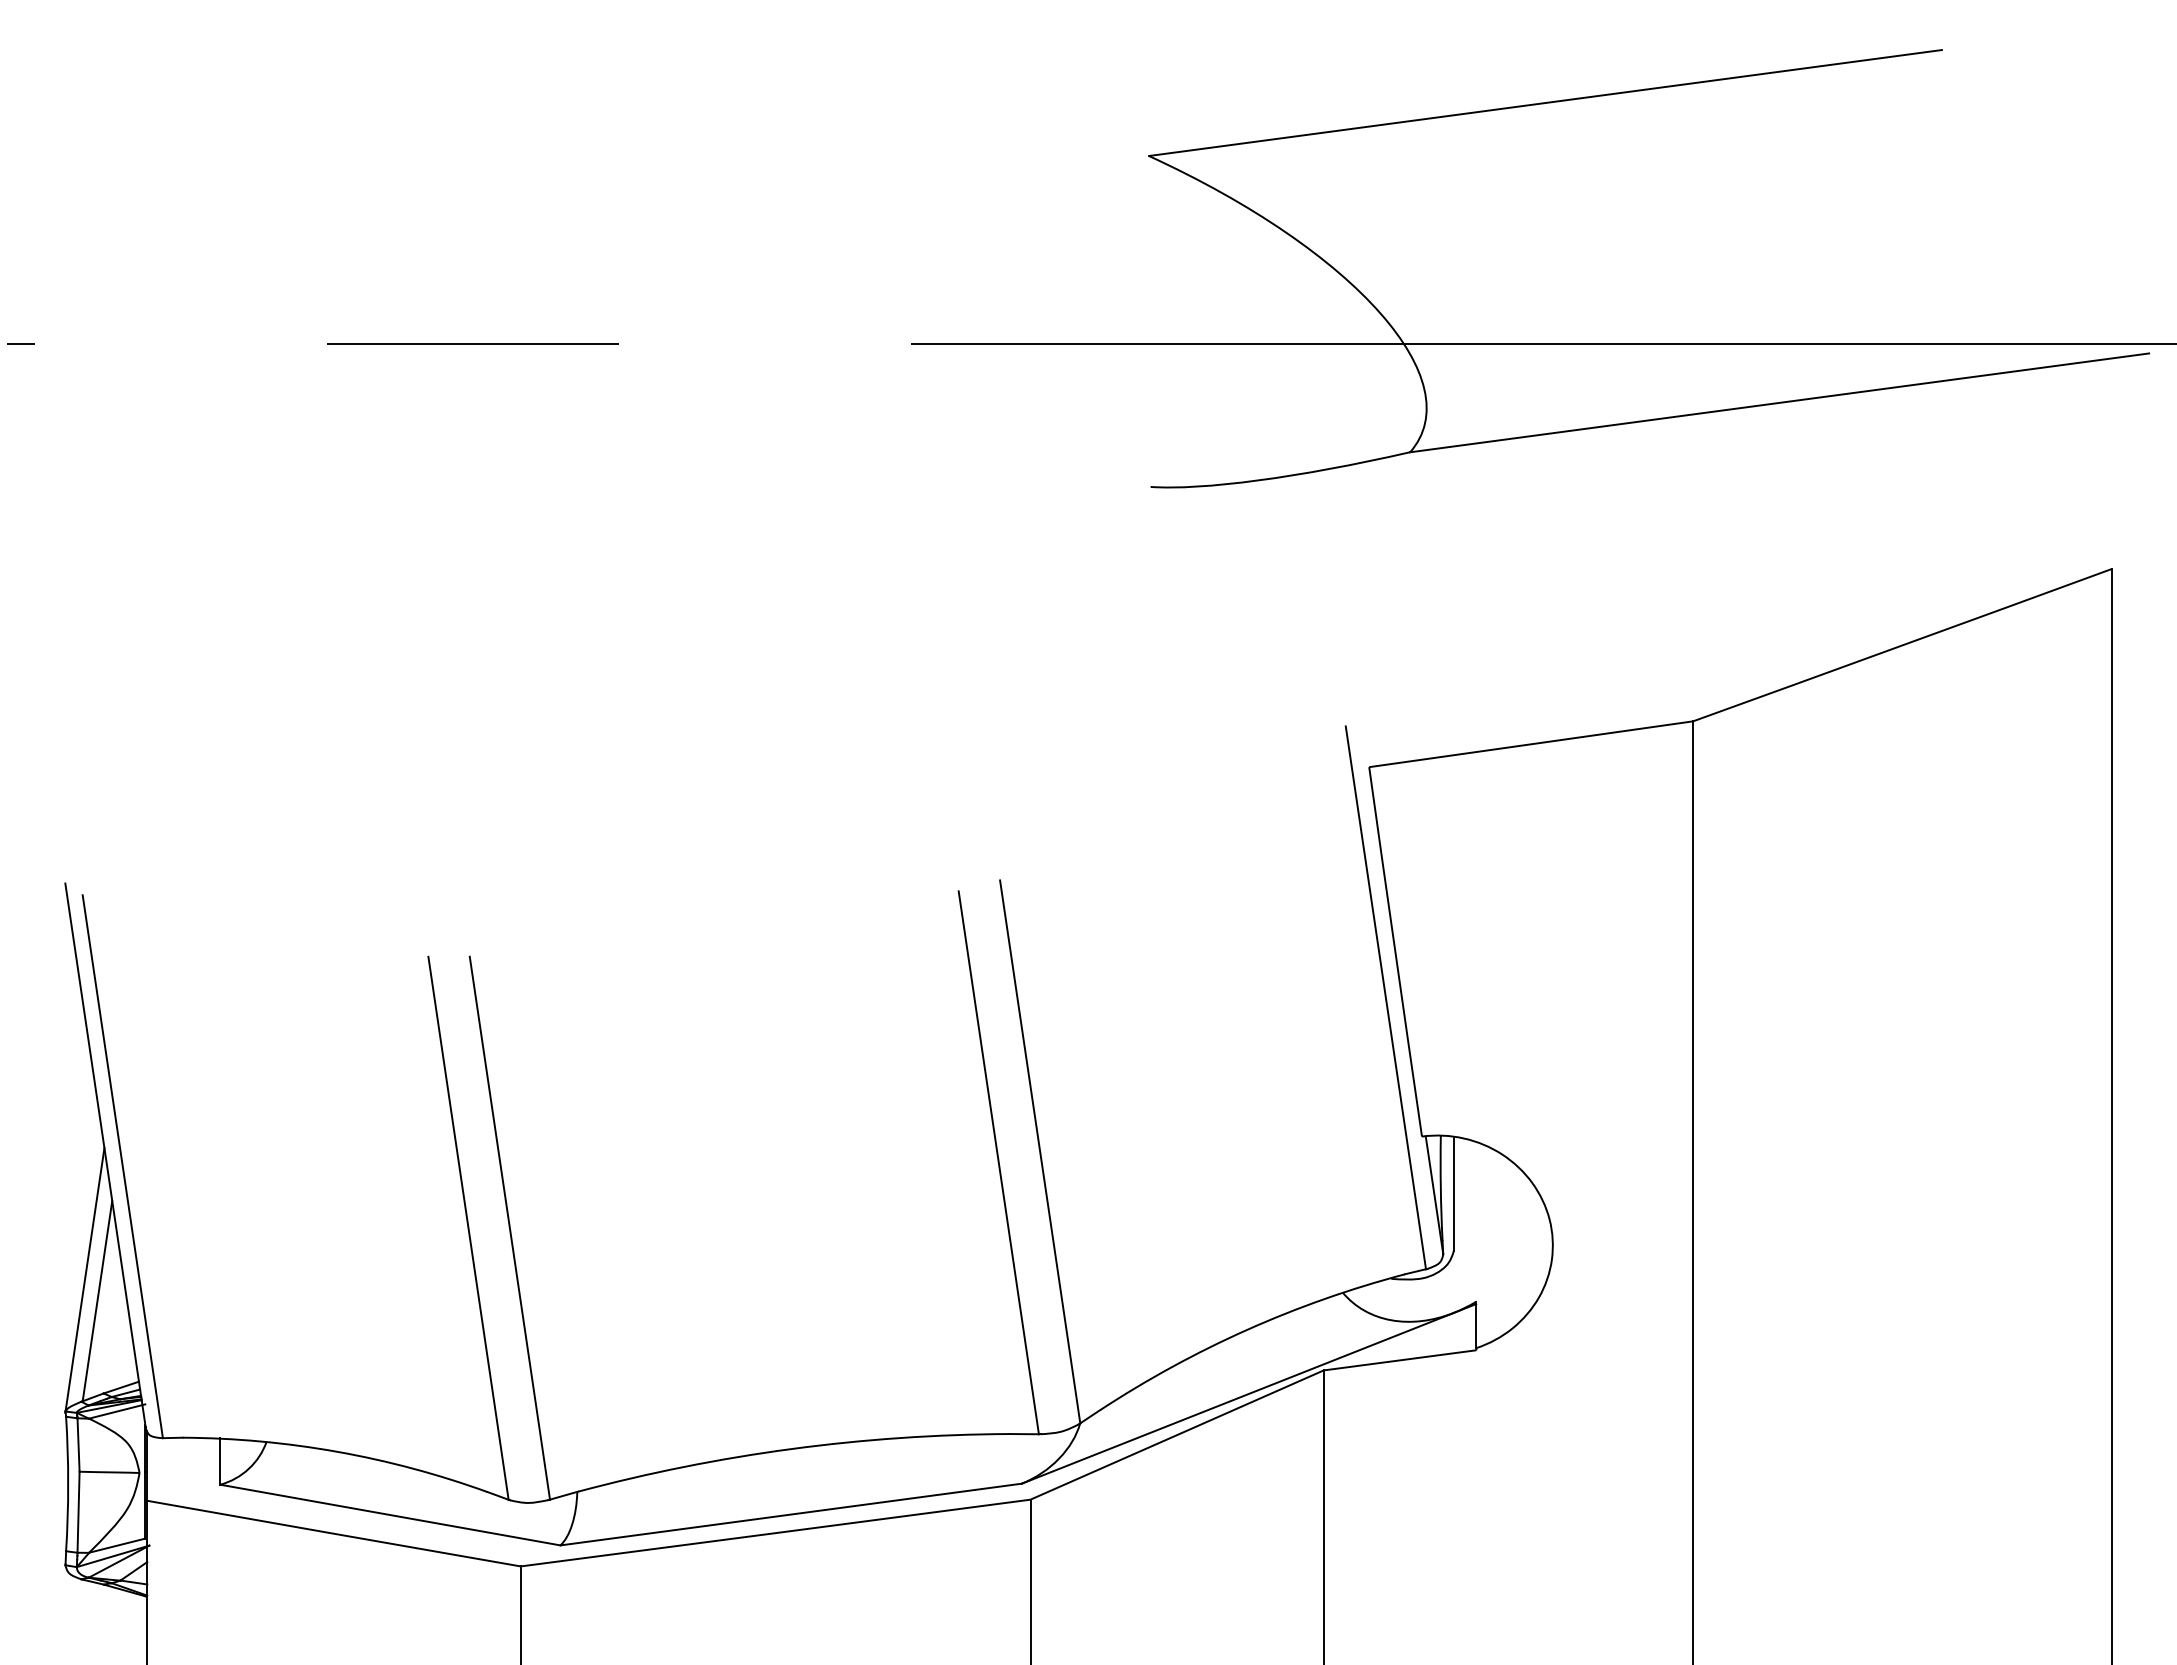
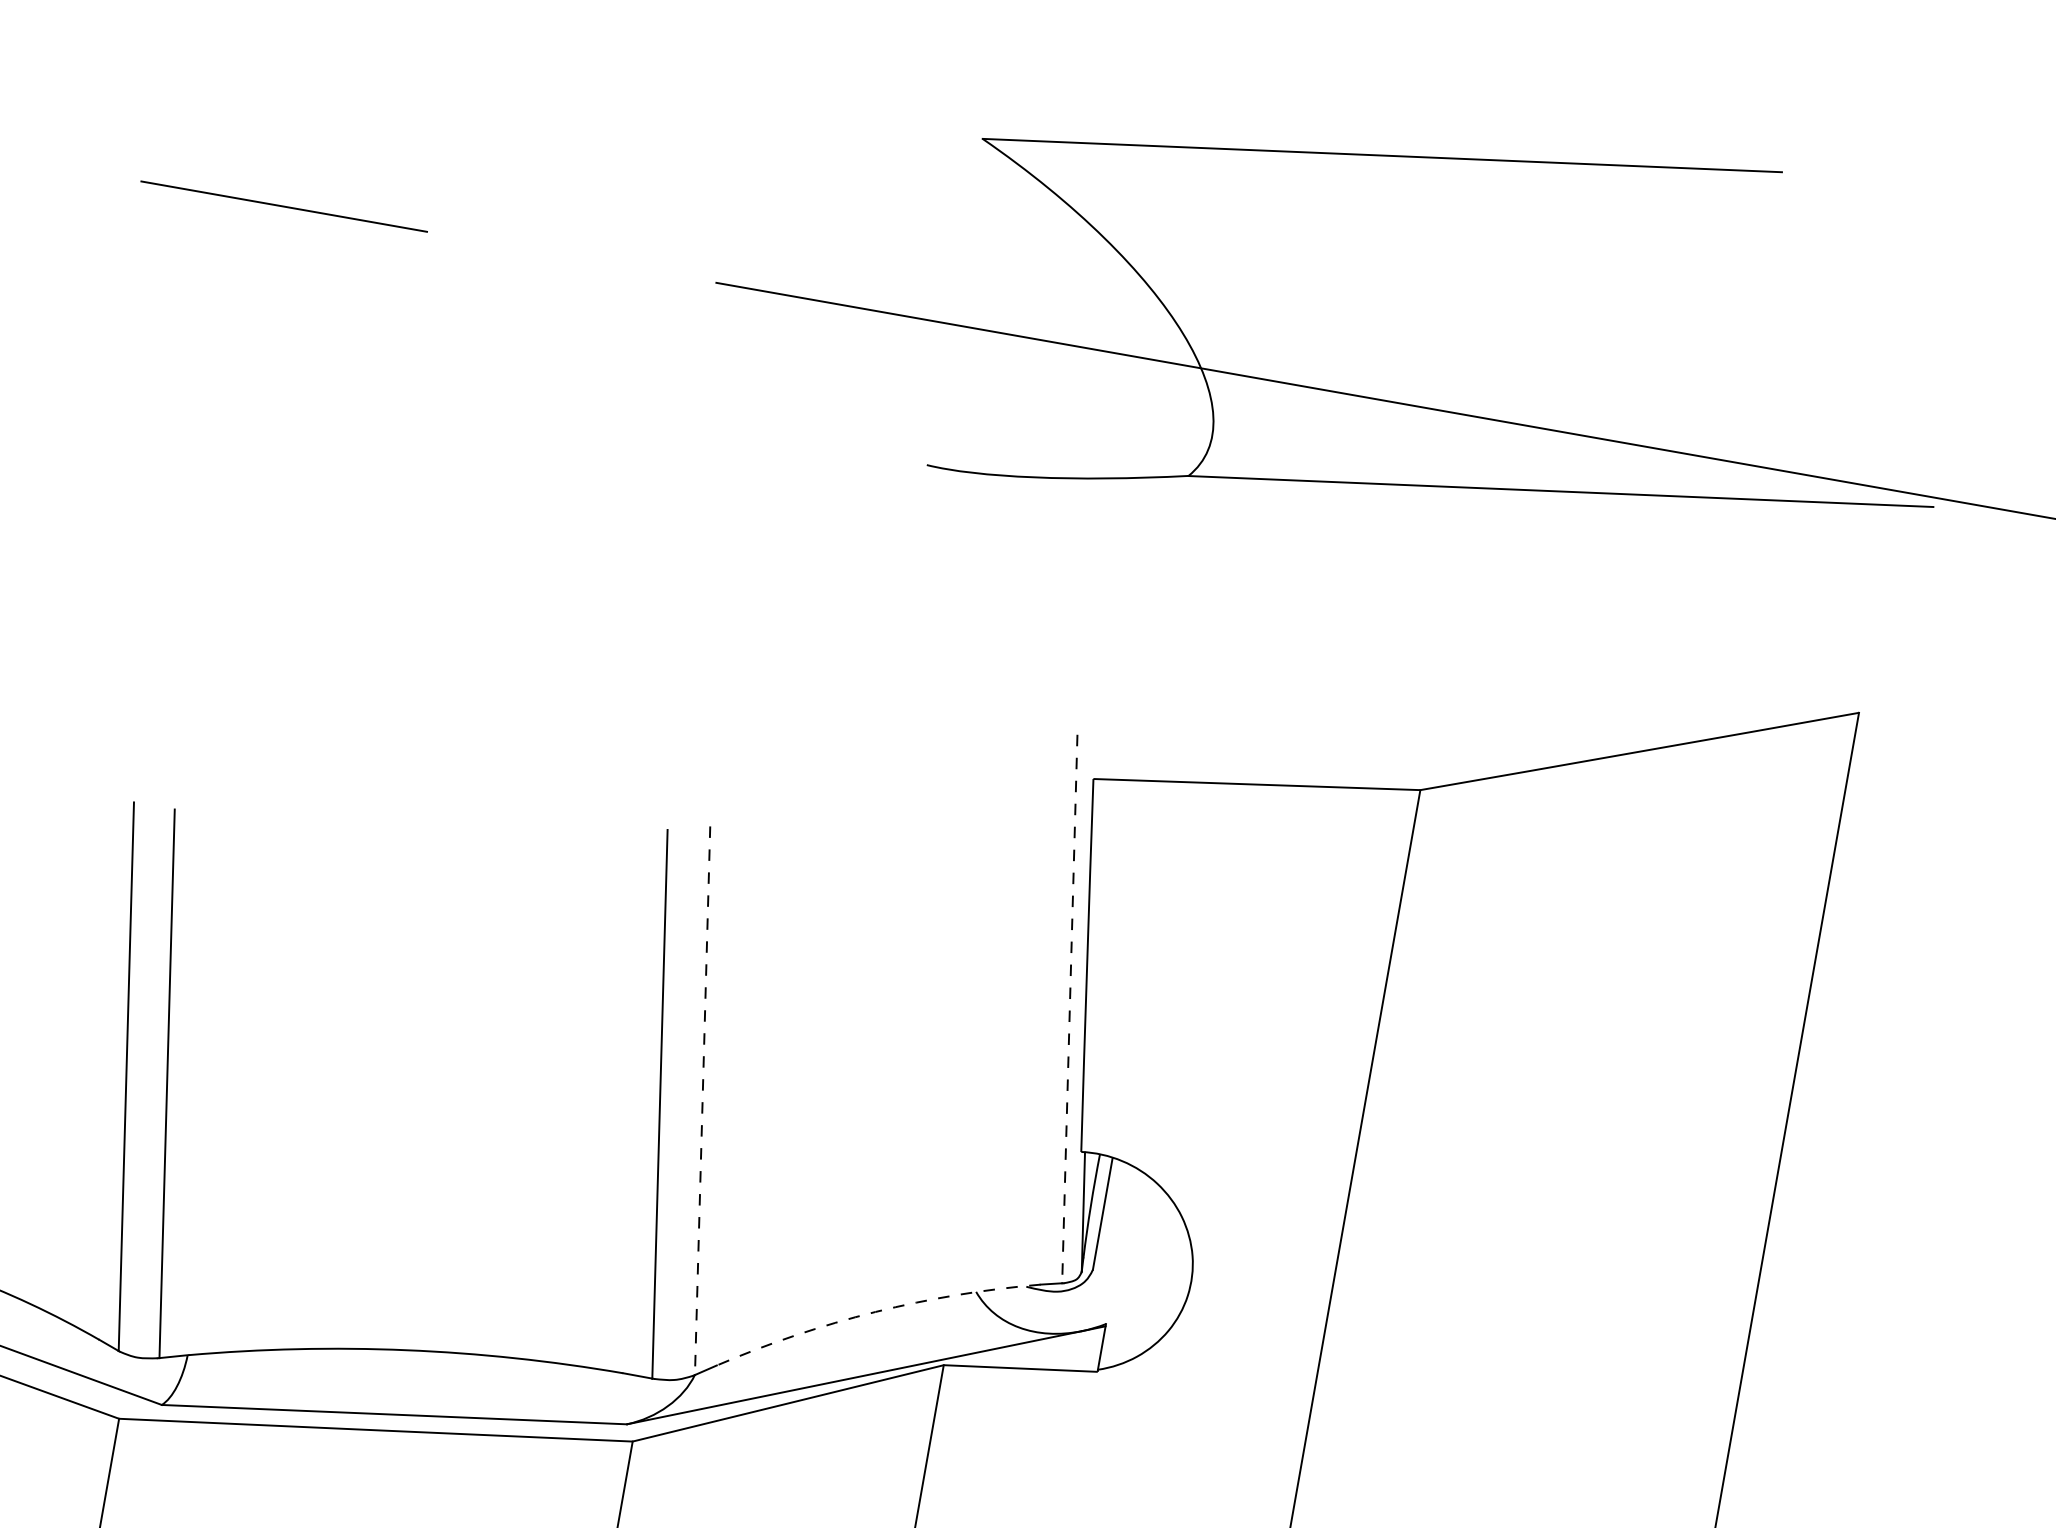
line: (1385, 998) -> (1069, 1009), solid -> dashed
line: (1040, 1152) -> (702, 1101), solid -> dashed
arc: (1247, 1329) -> (875, 1311), solid -> dashed

